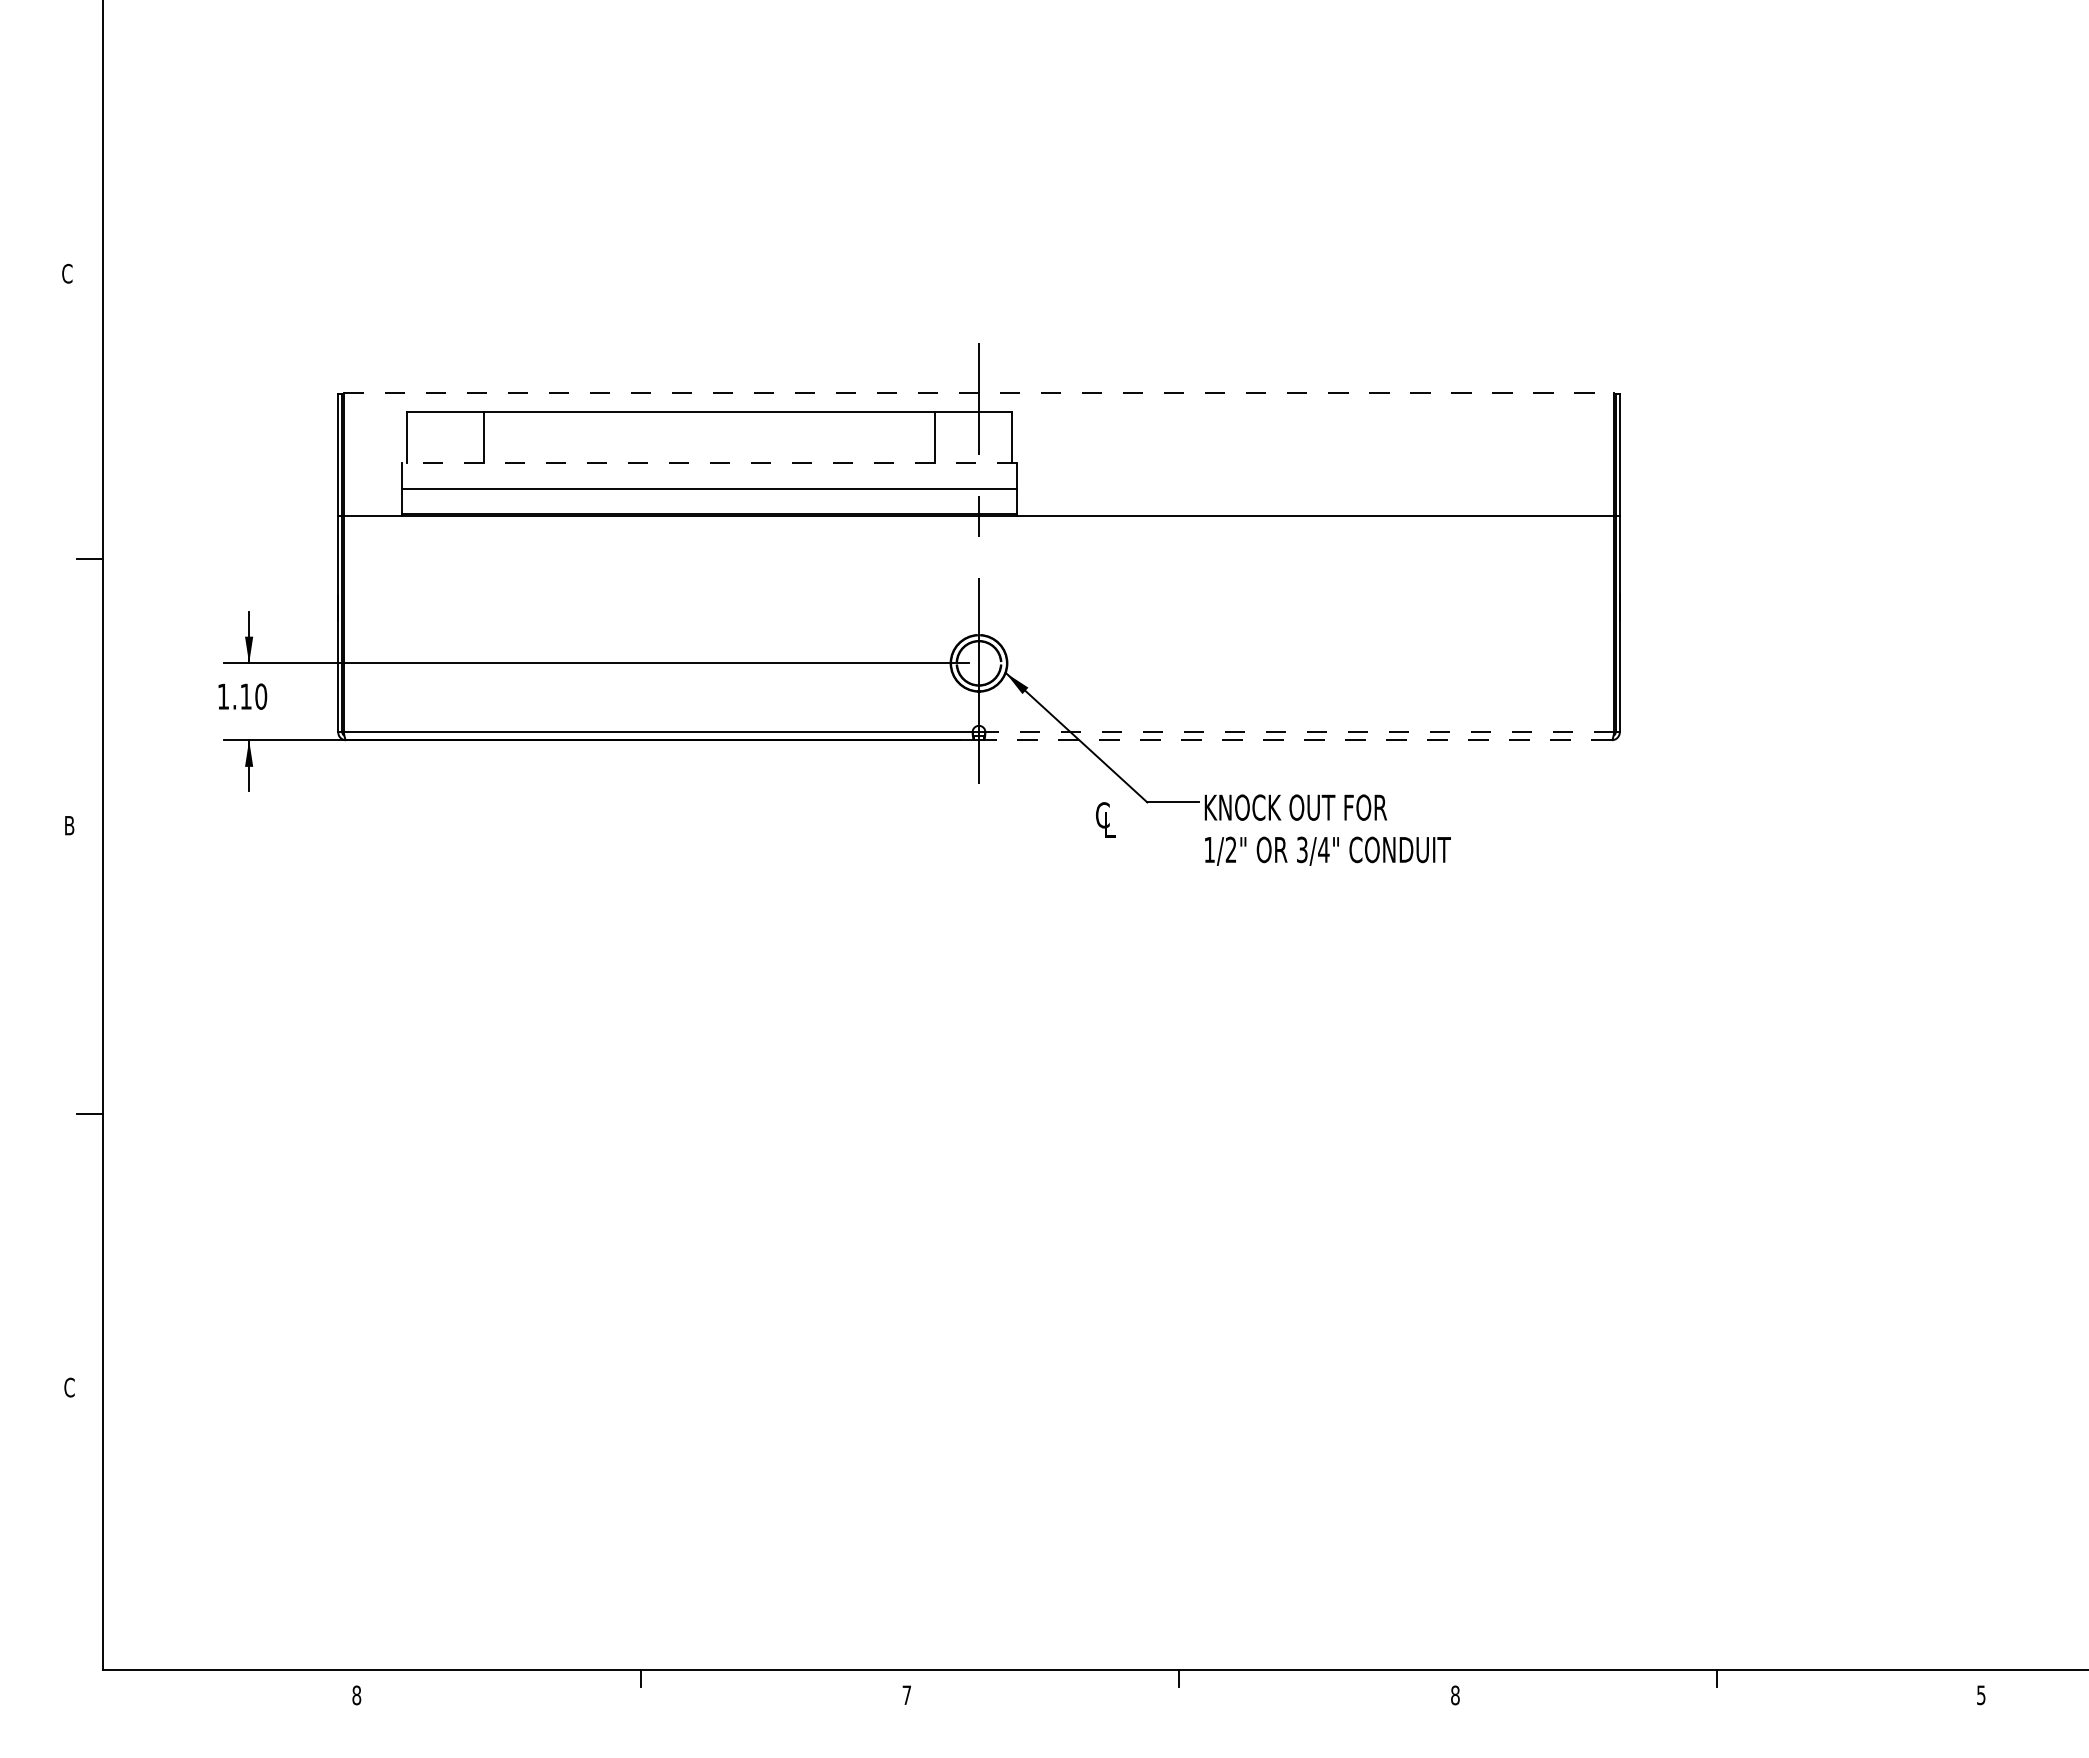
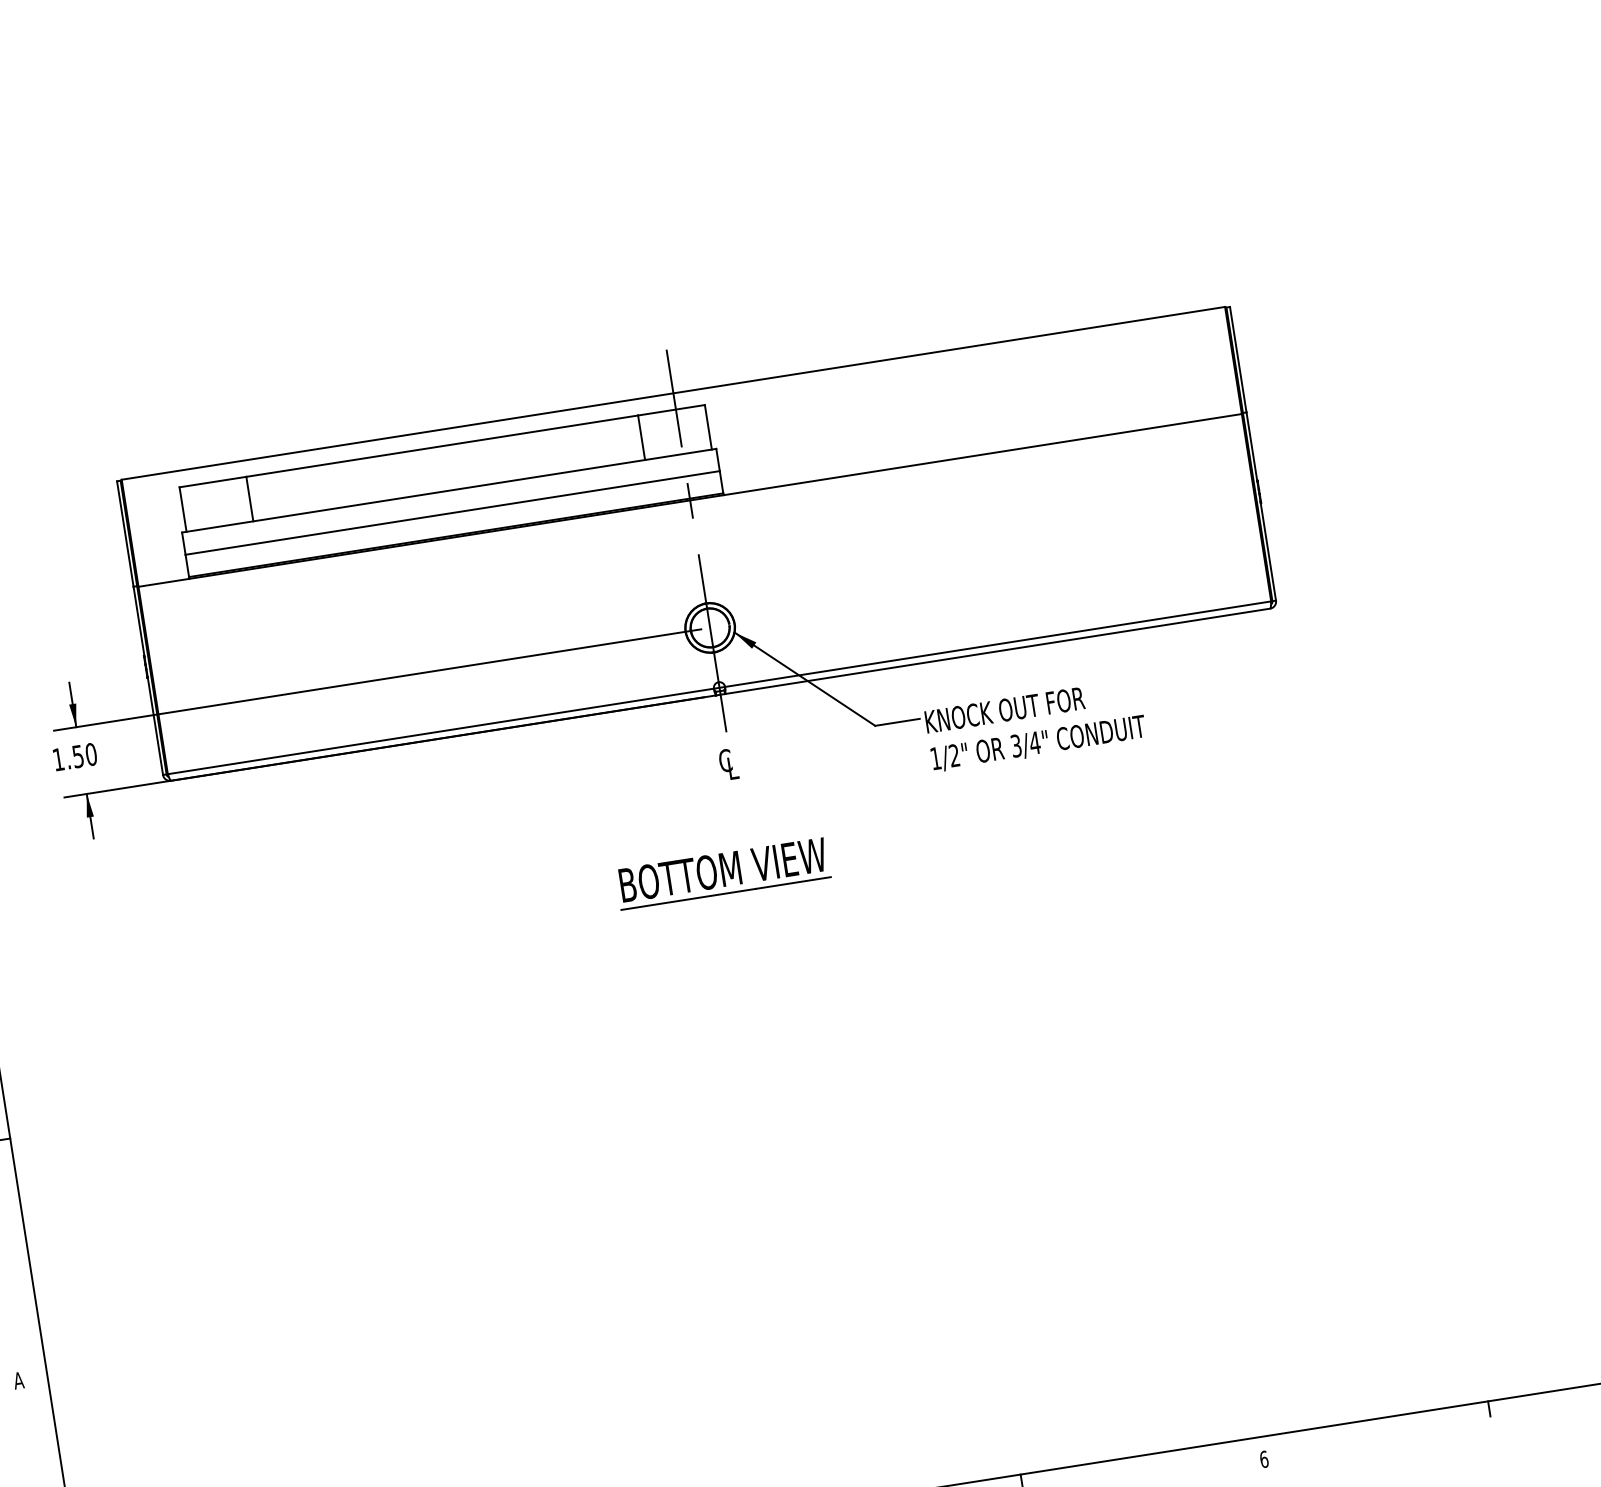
line: (979, 393) -> (673, 393), dashed -> solid
line: (709, 463) -> (448, 491), dashed -> solid
text: (245, 696) -> (77, 756), 1.10 -> 1.50
line: (1299, 732) -> (997, 644), dashed -> solid
line: (1298, 740) -> (998, 651), dashed -> solid
text: (1105, 819) -> (728, 764), moved
part: (950, 941) -> (723, 873), added
text: (69, 1387) -> (18, 1380), C -> A
text: (1455, 1695) -> (1264, 1459), 8 -> 6

